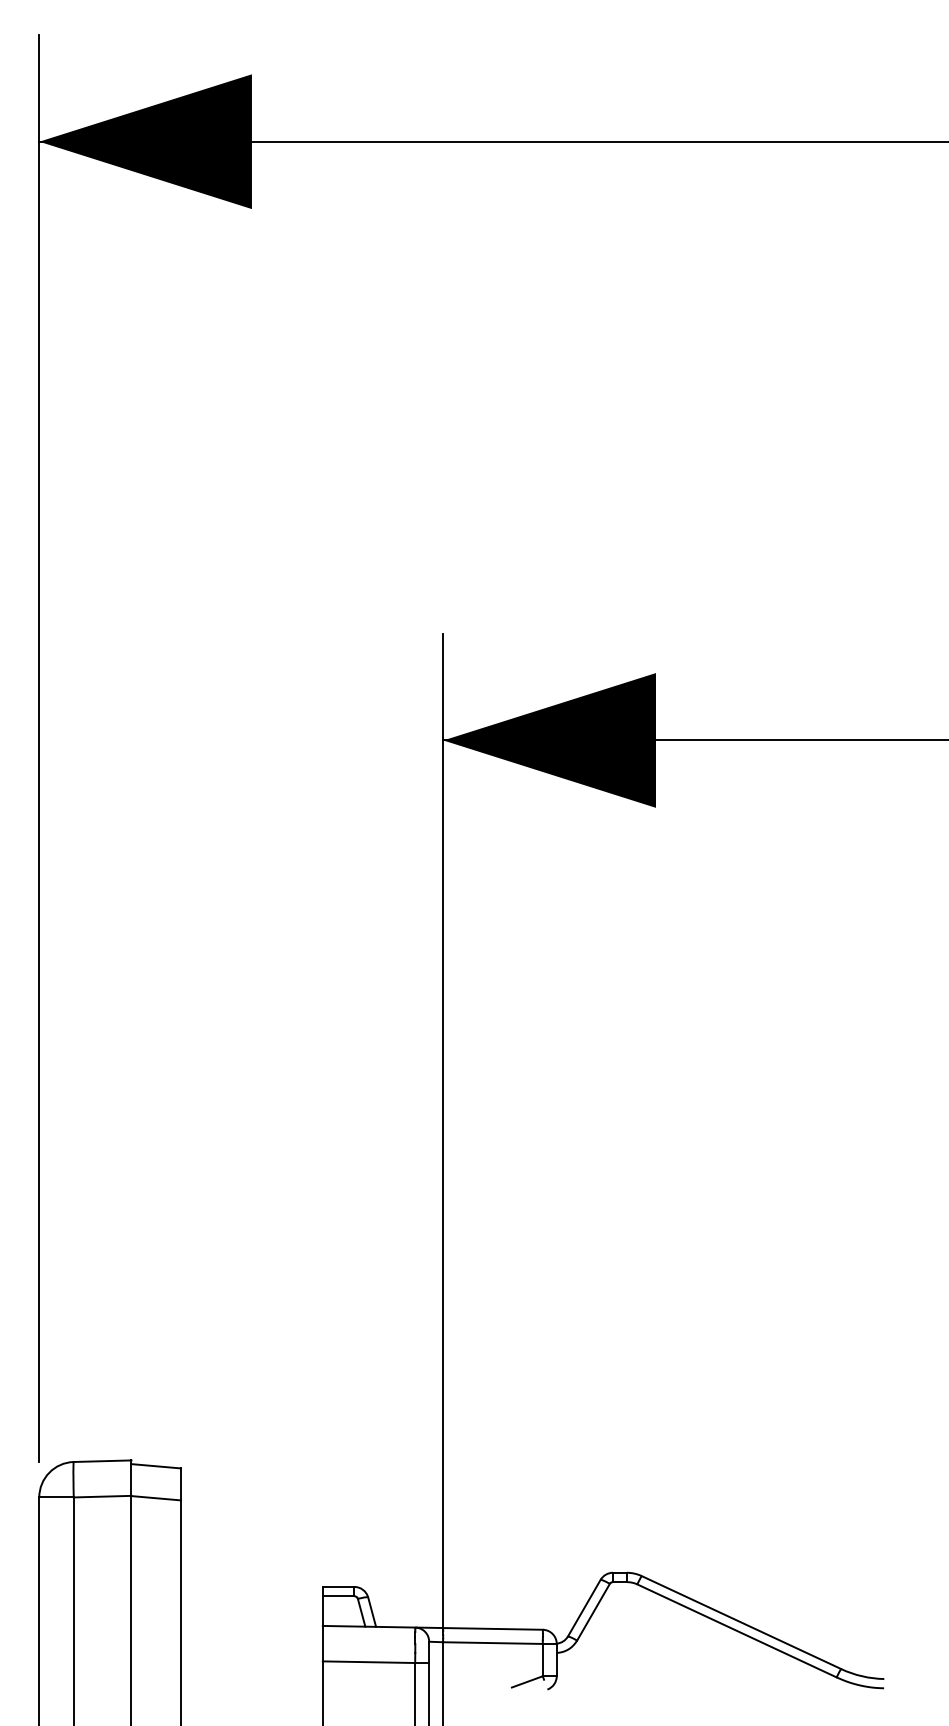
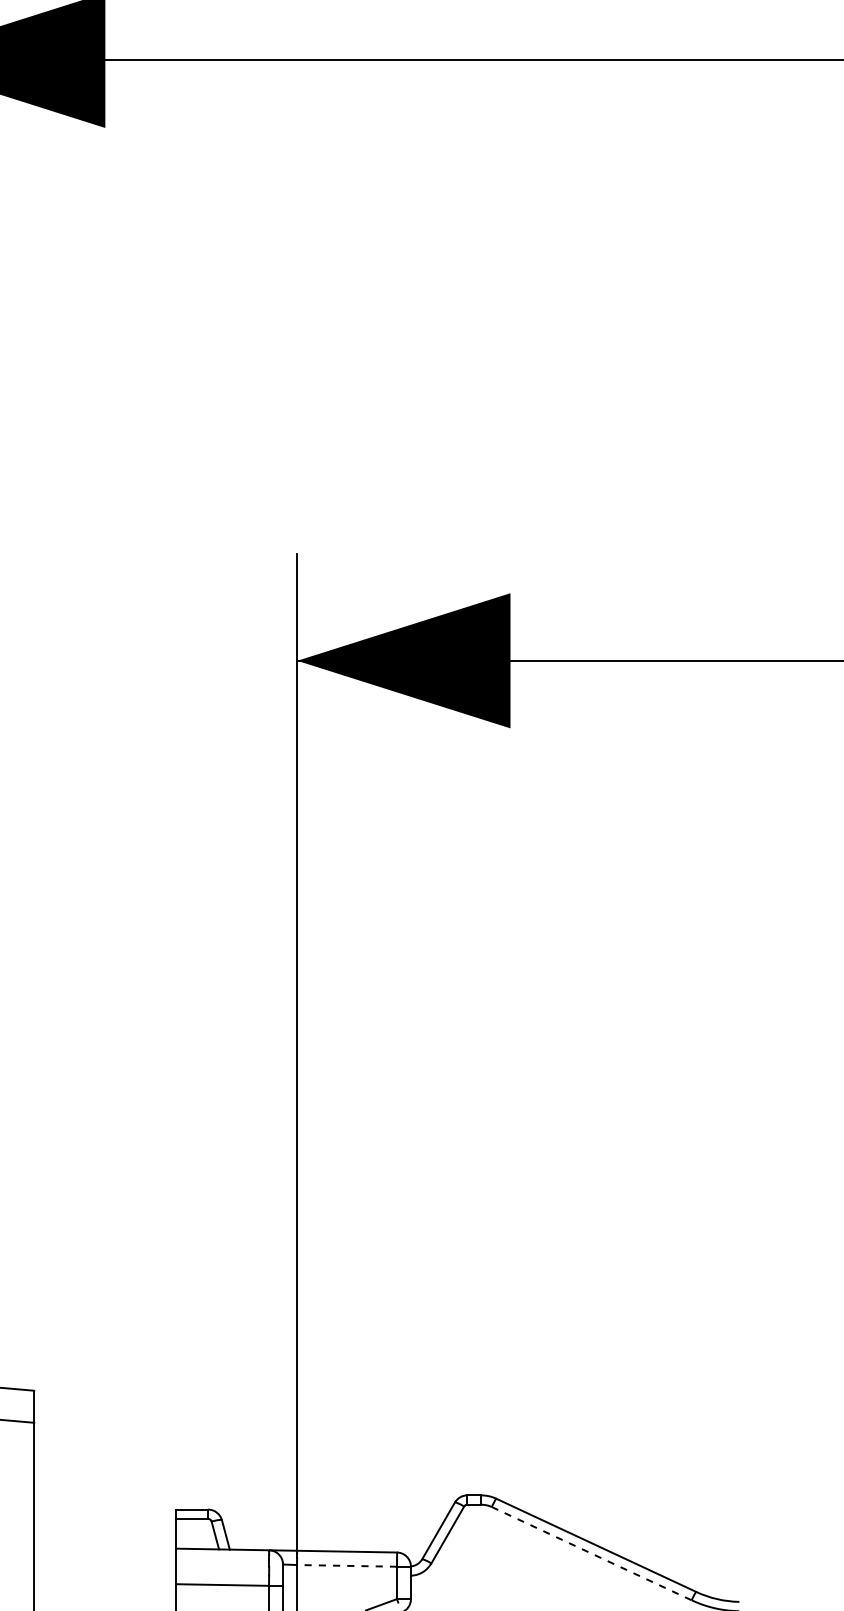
line: (737, 1630) -> (592, 1553), solid -> dashed
line: (492, 1643) -> (346, 1566), solid -> dashed

